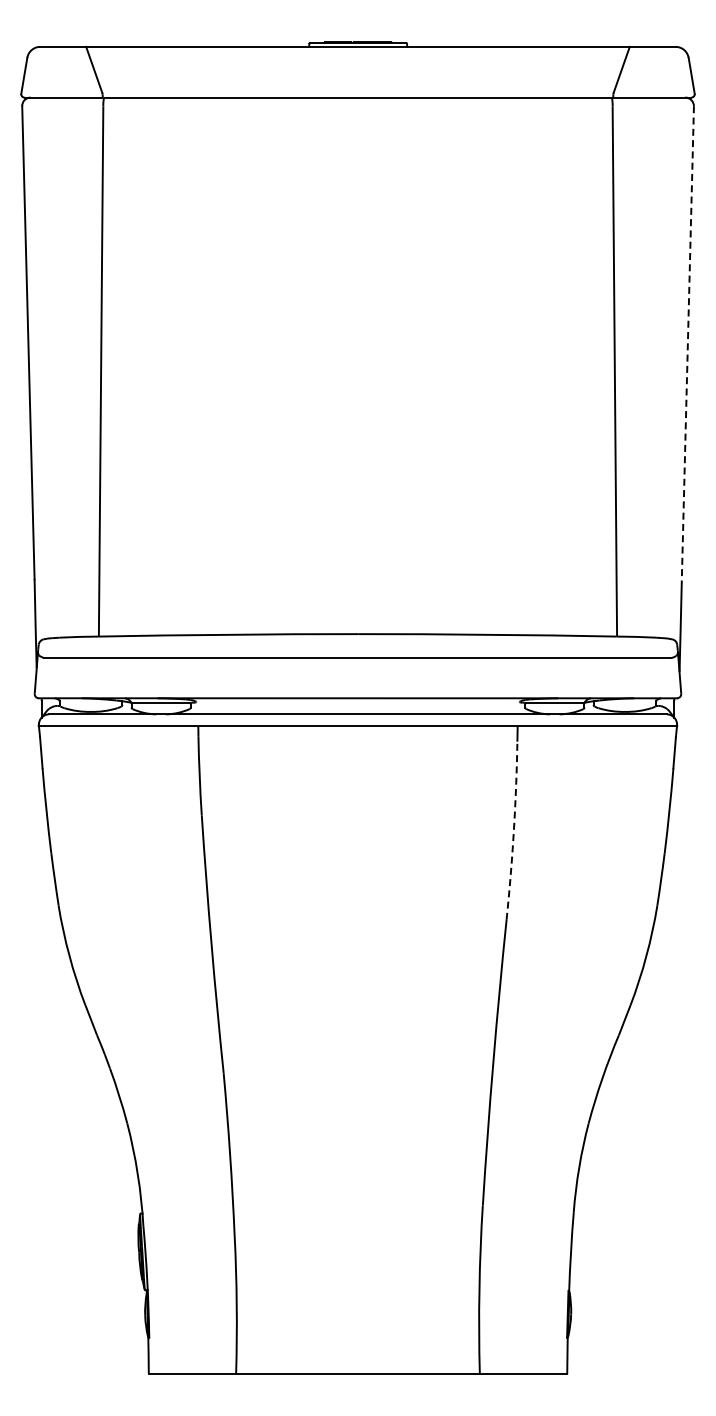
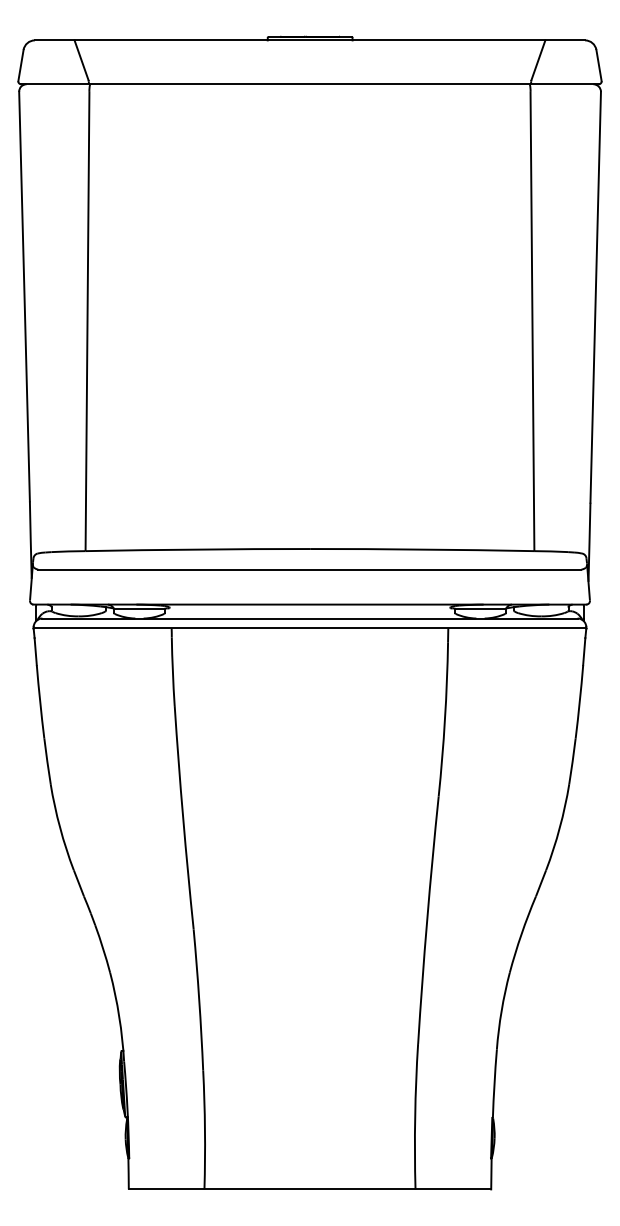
line: (687, 343) -> (595, 297), dashed -> solid
arc: (513, 830) -> (444, 719), dashed -> solid

